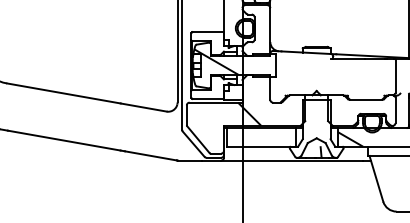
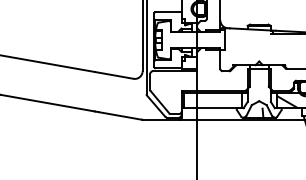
hatch: (216, 61) -> (175, 36), removed
hatch: (249, 113) -> (202, 80), removed

